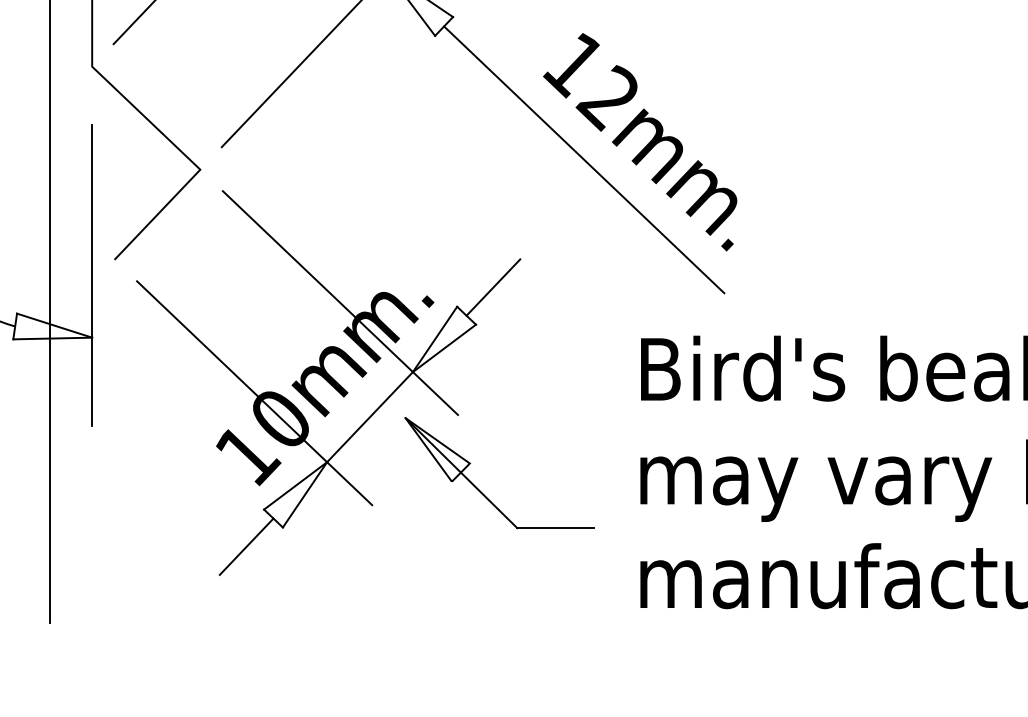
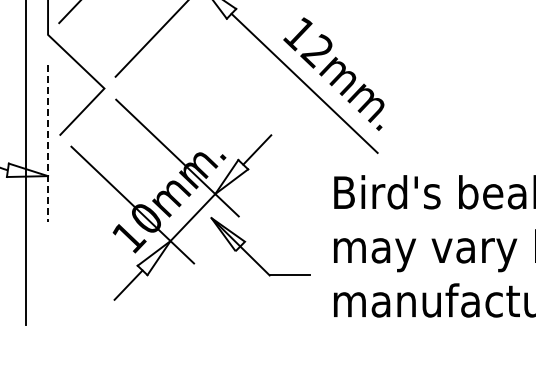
line: (93, 275) -> (48, 143), solid -> dashed

